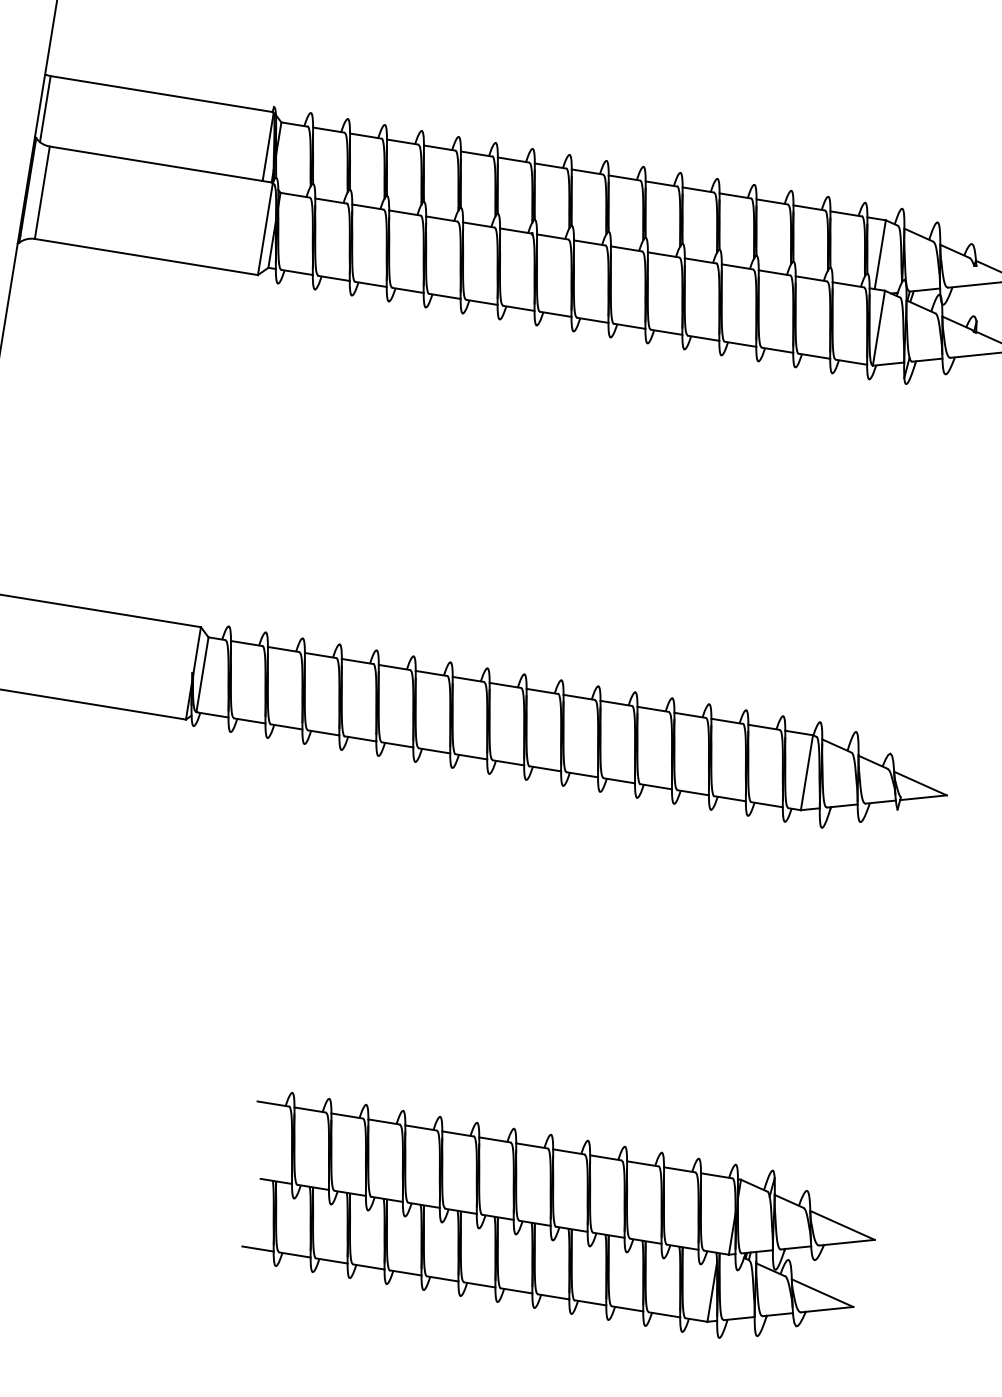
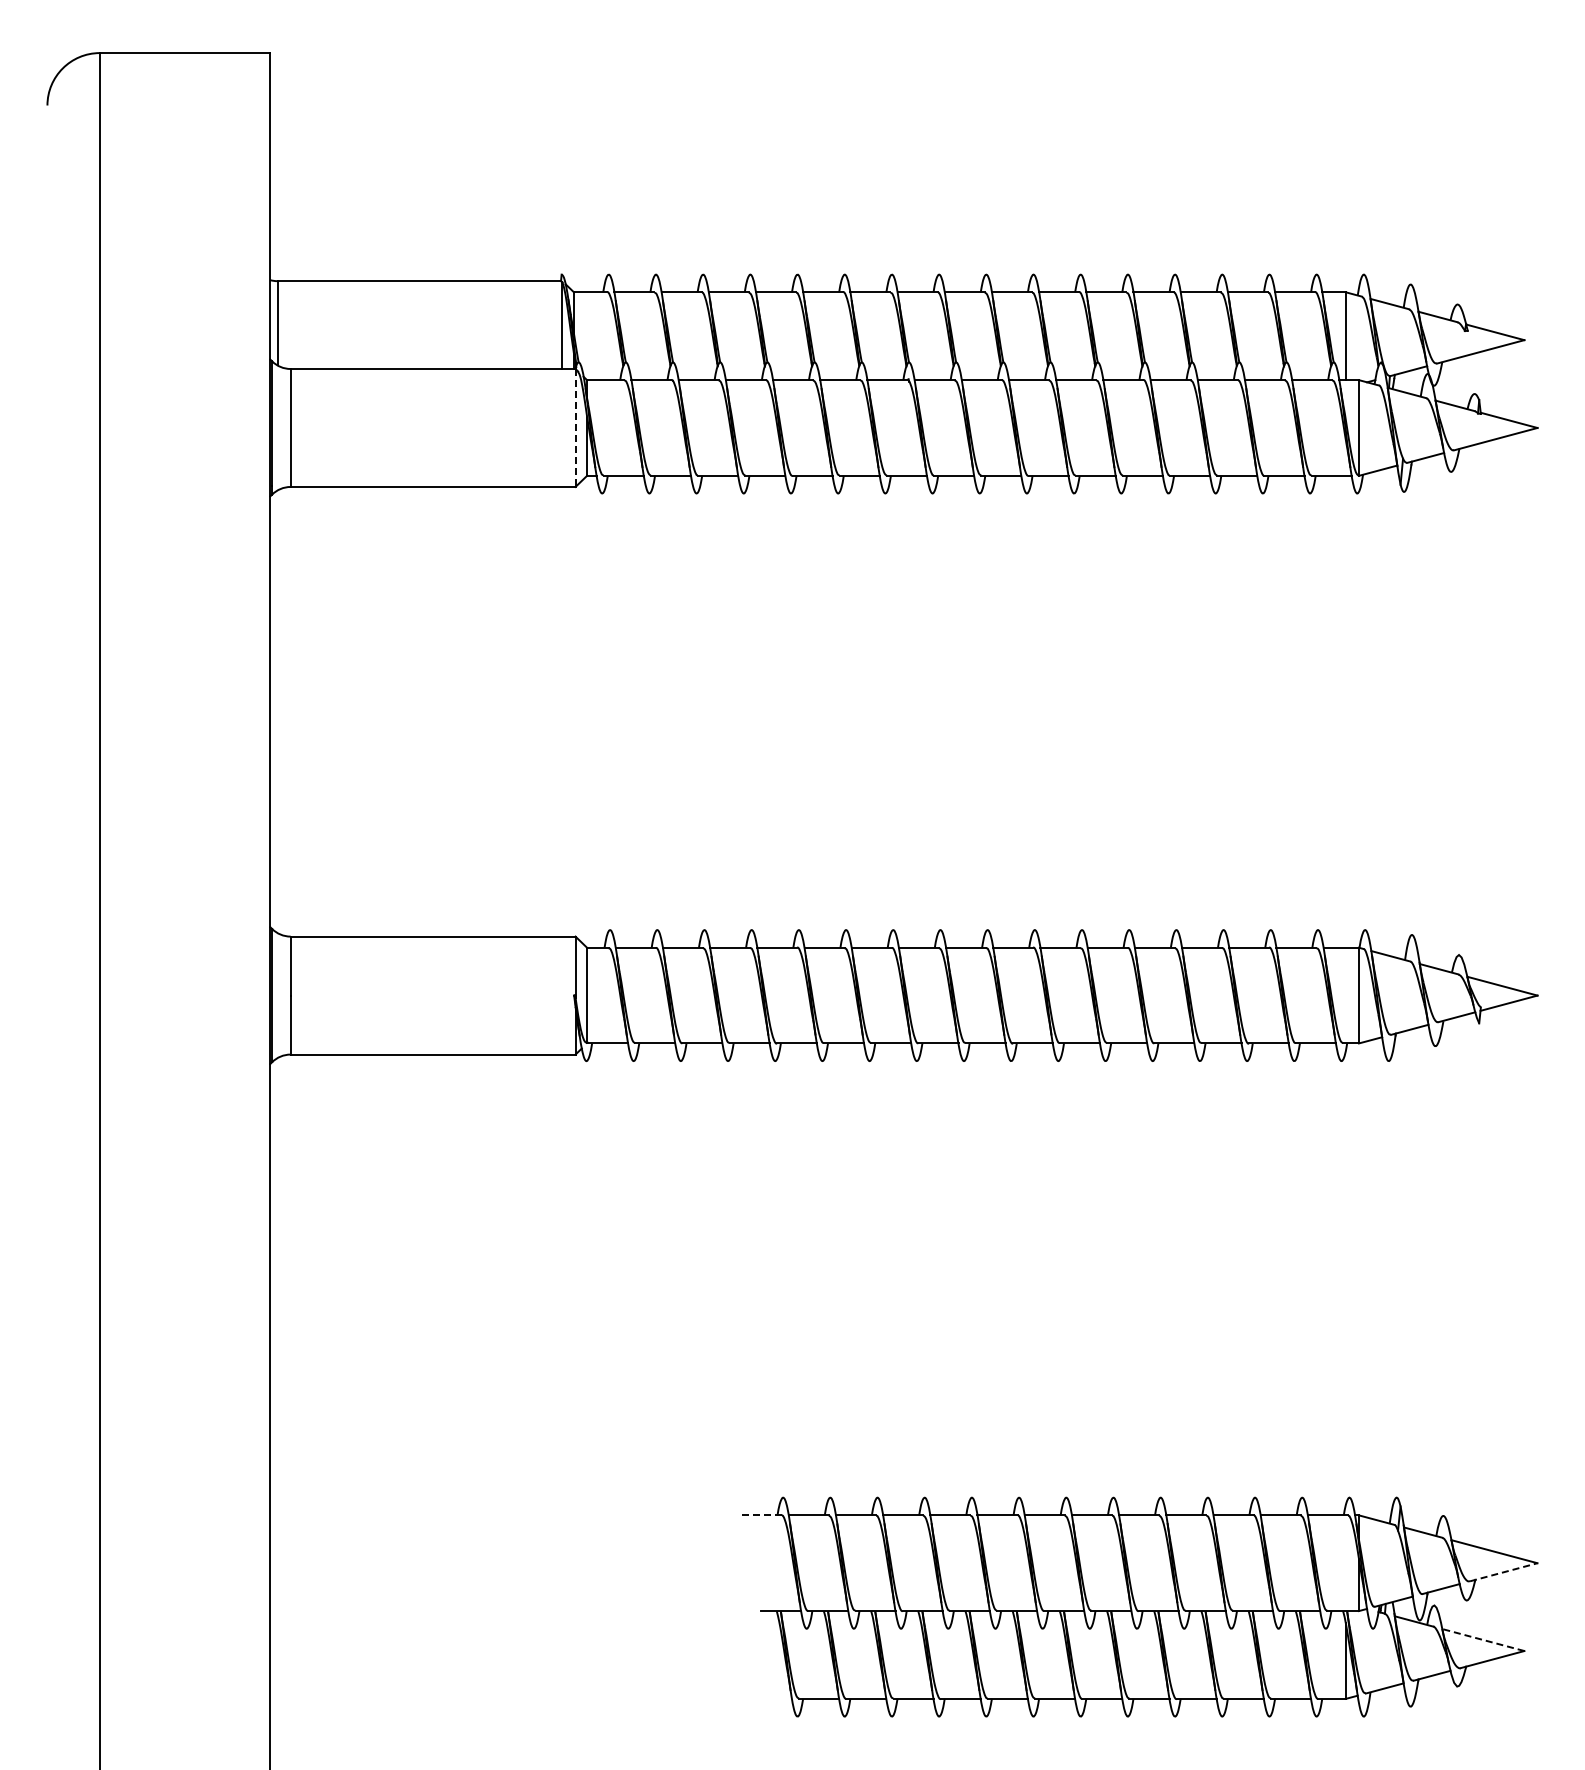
line: (265, 228) -> (575, 427), solid -> dashed
line: (273, 1104) -> (761, 1515), solid -> dashed
line: (846, 1242) -> (1503, 1572), solid -> dashed
line: (257, 1248) -> (771, 1698), removed
line: (822, 1293) -> (1483, 1640), solid -> dashed

